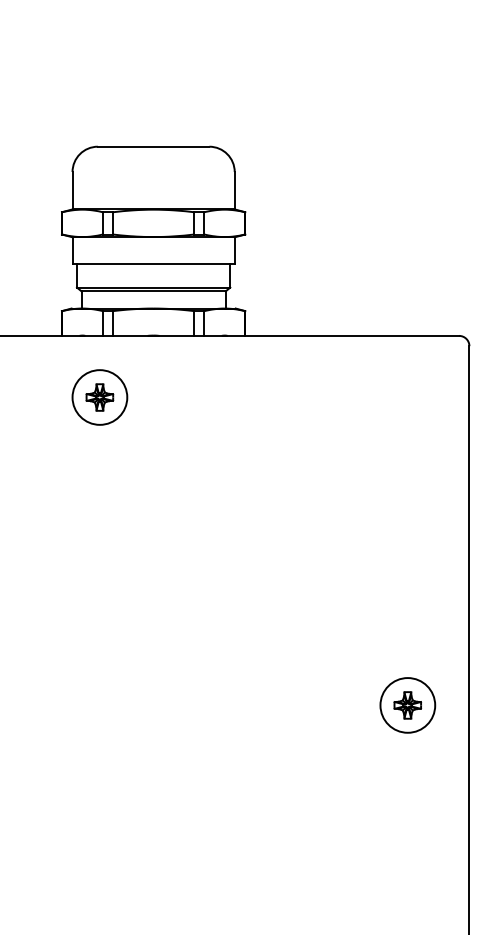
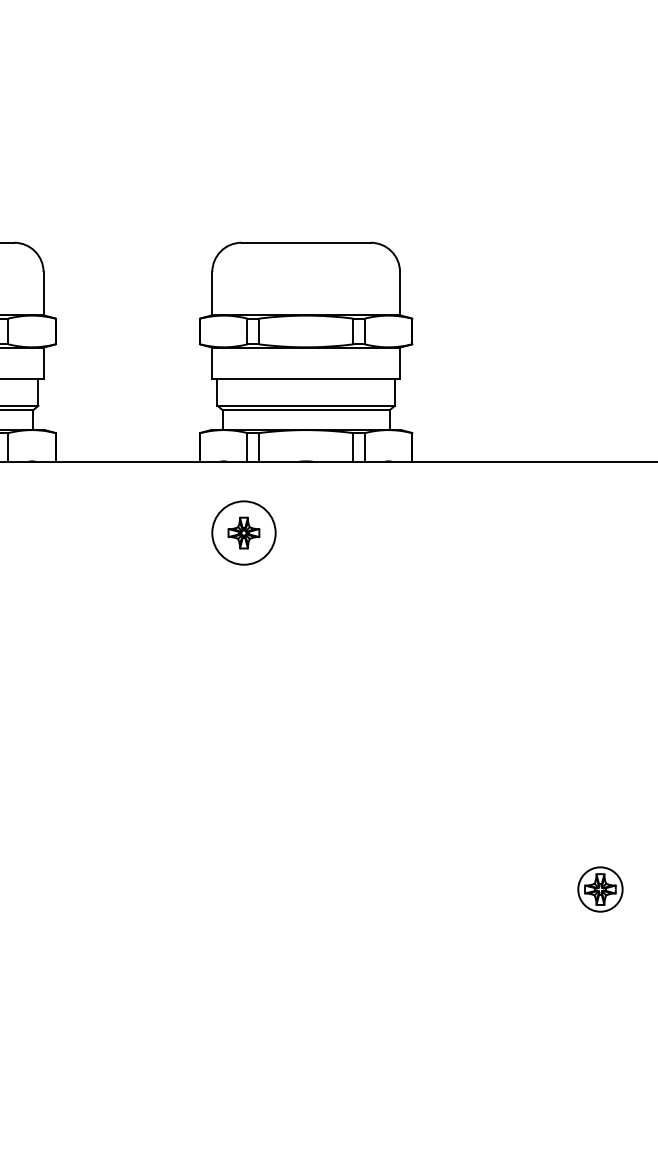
circle: (407, 705) -> (600, 889), size x0.7

